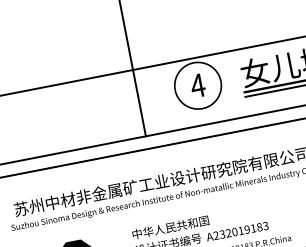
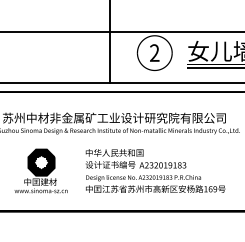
text: (197, 85) -> (154, 52), 4 -> 2

